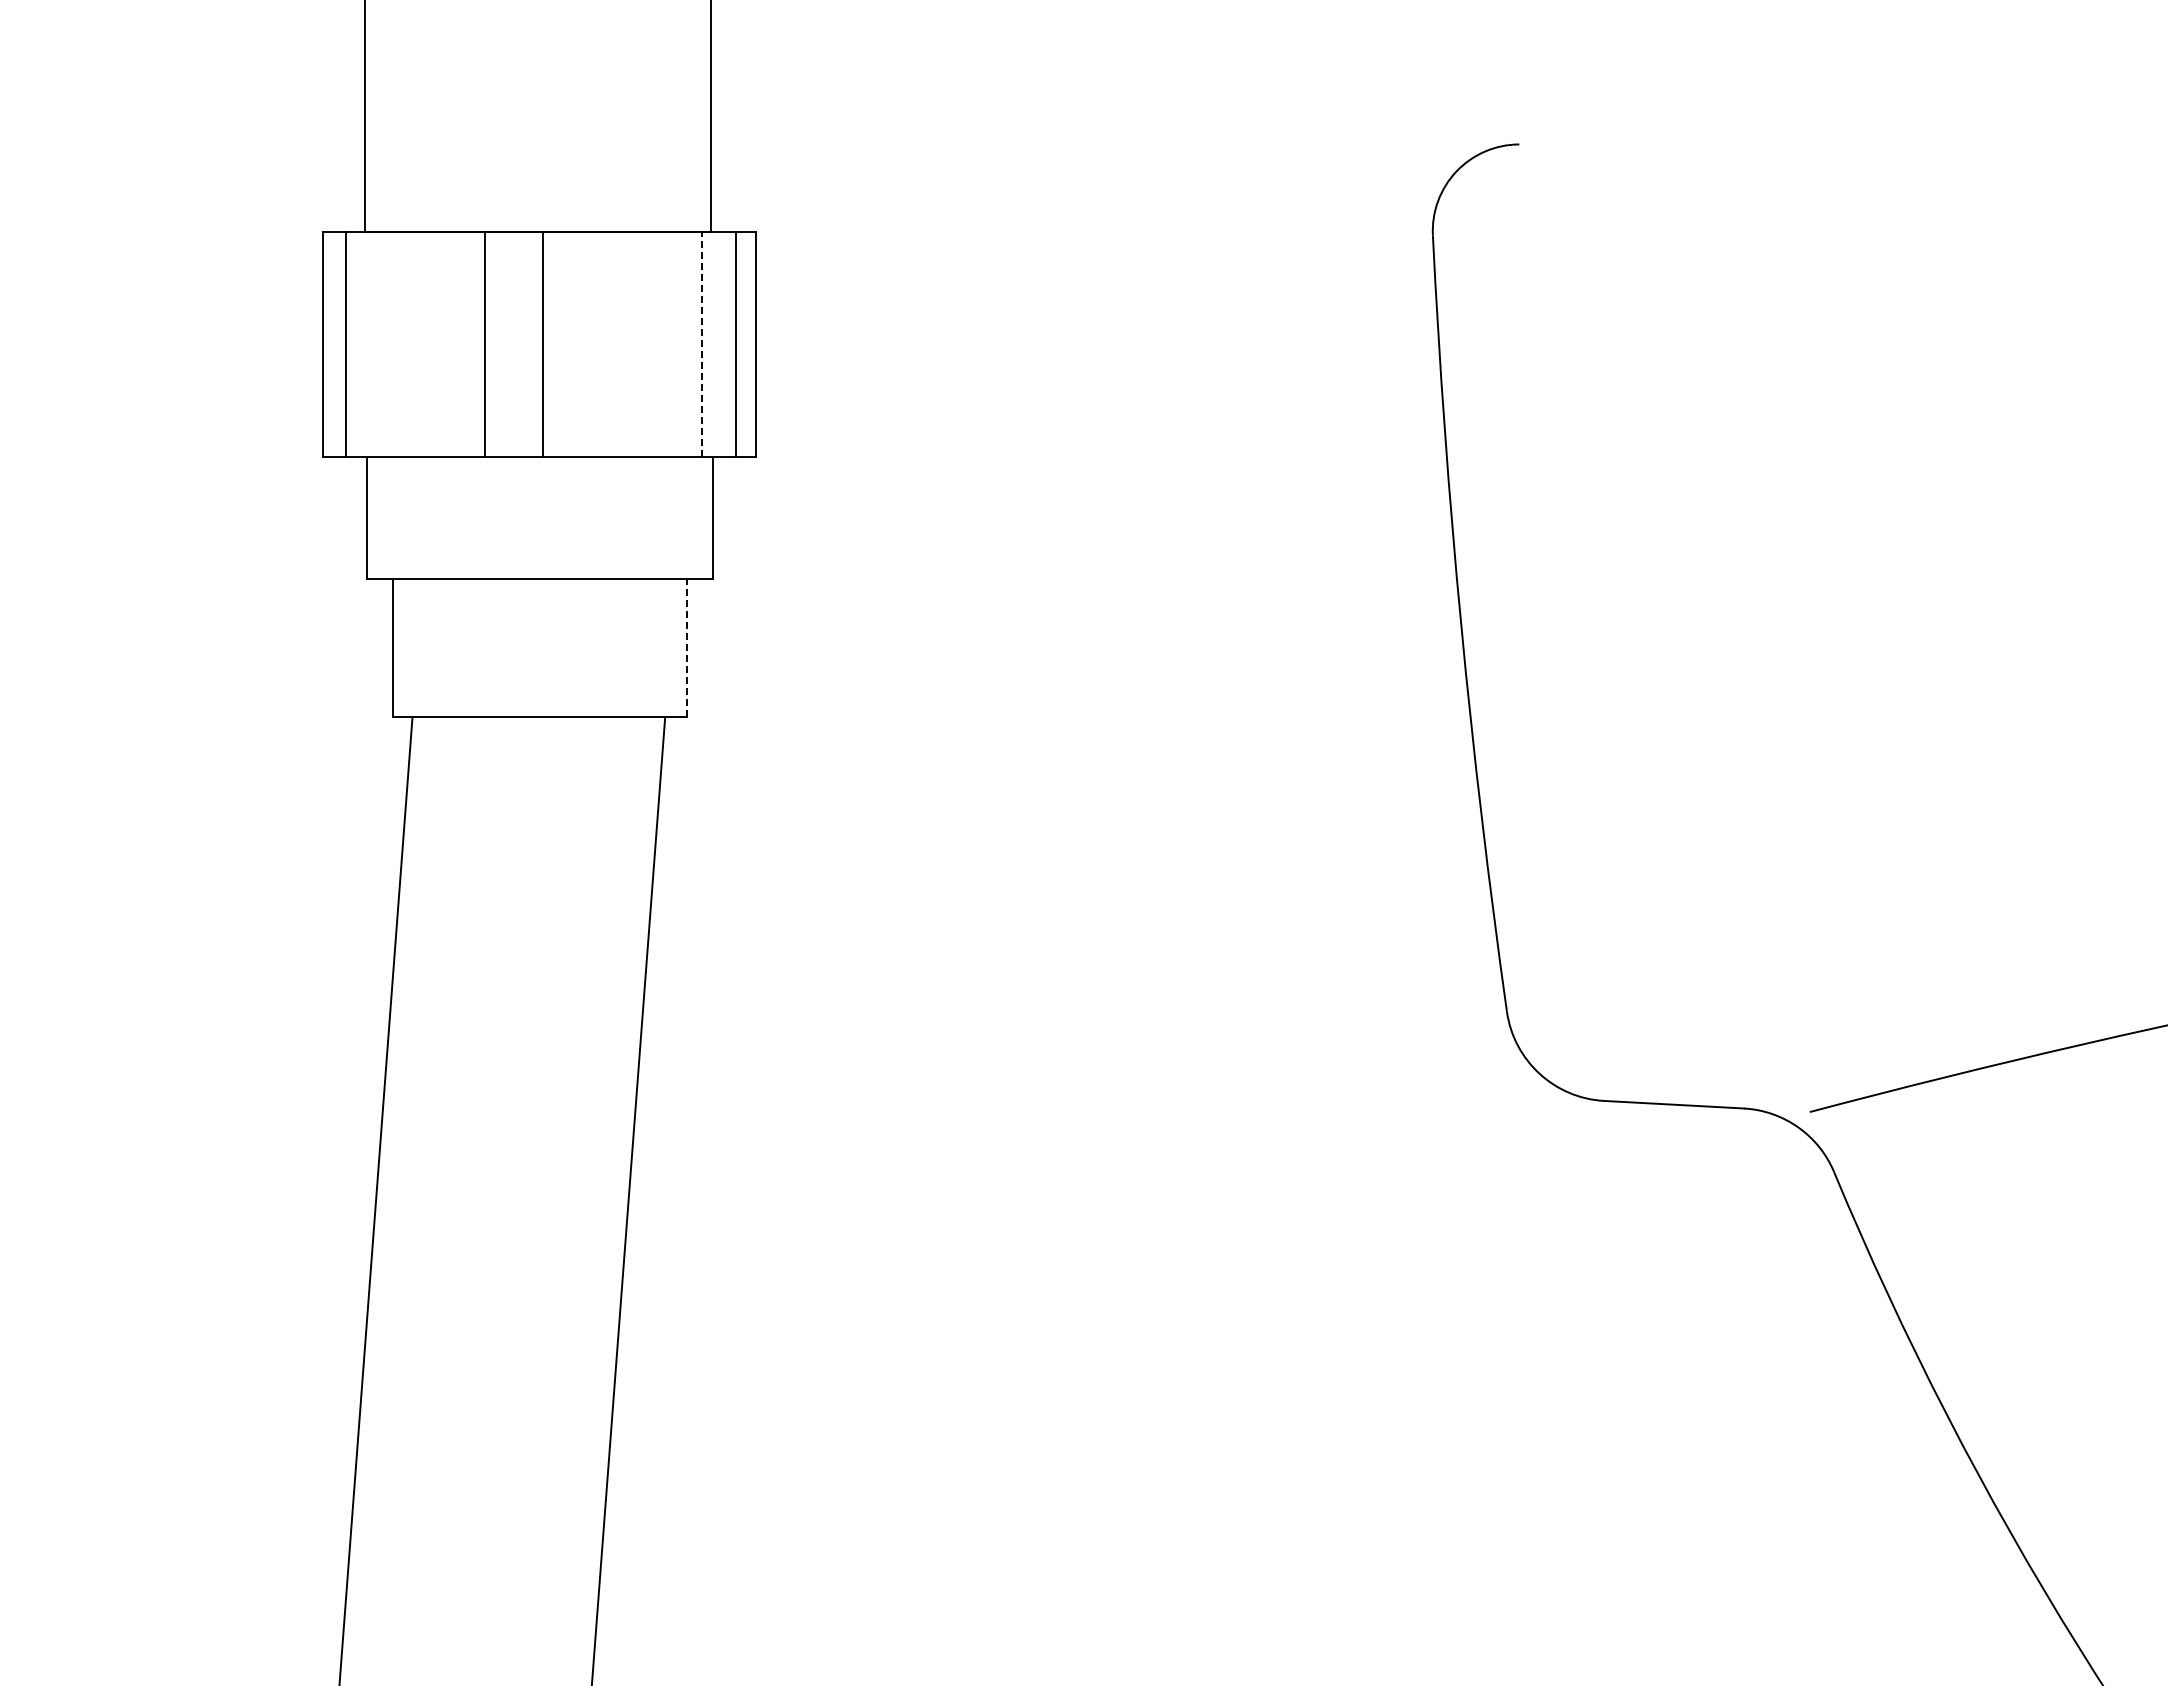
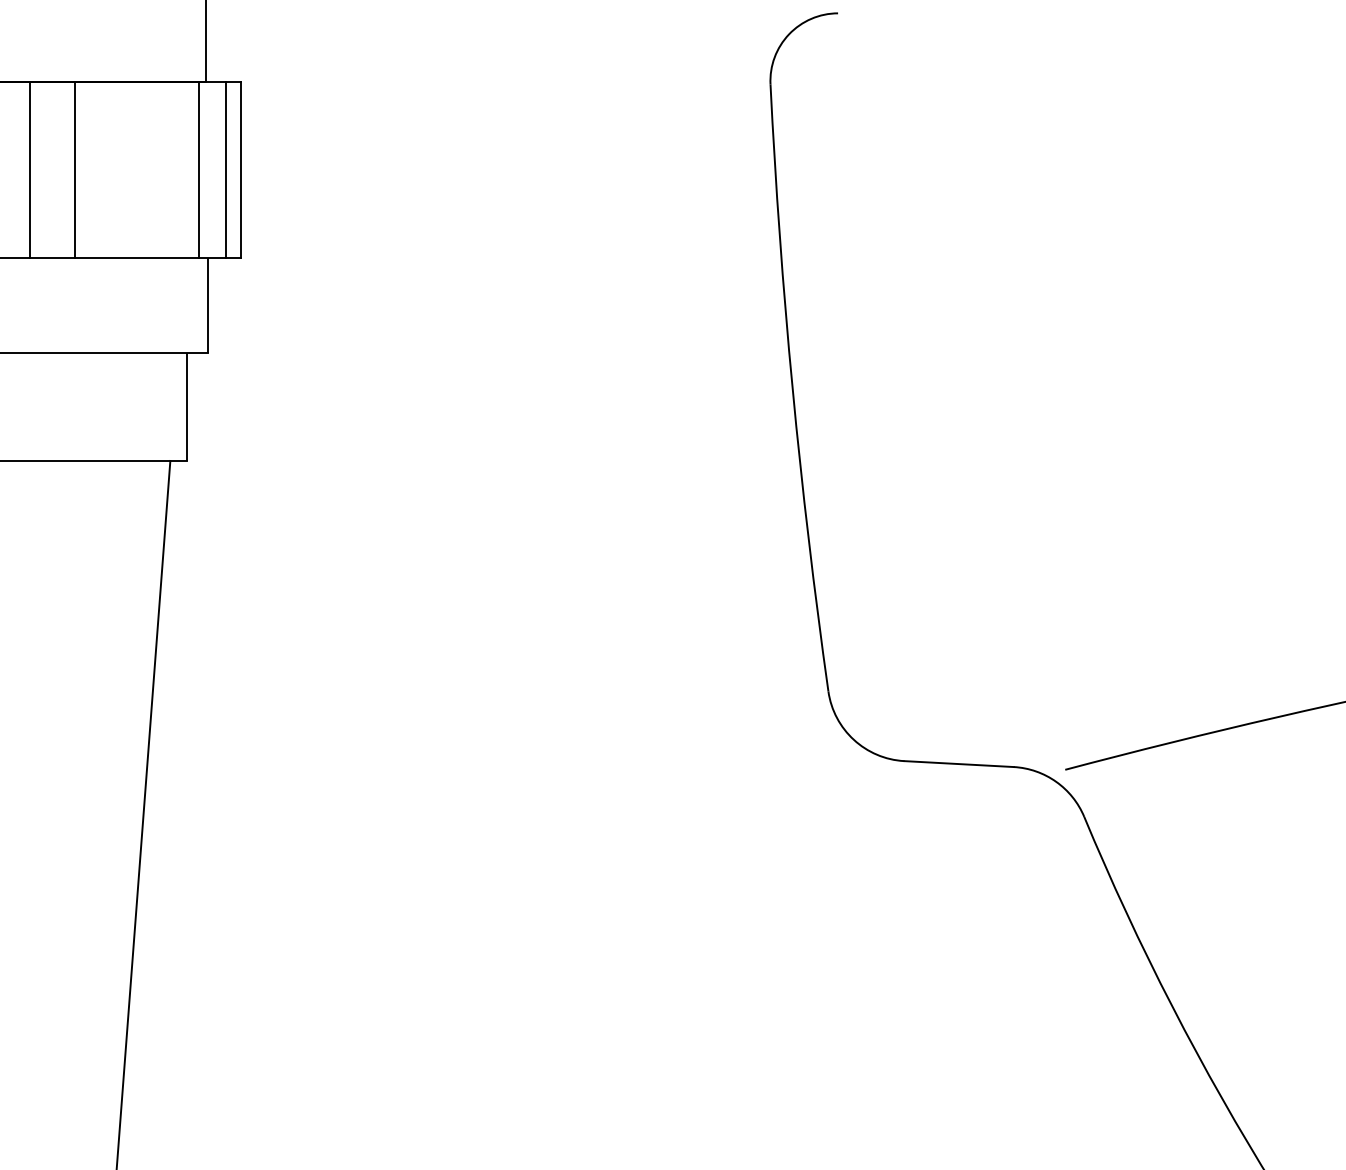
line: (701, 344) -> (198, 169), dashed -> solid
line: (686, 647) -> (186, 406), dashed -> solid

